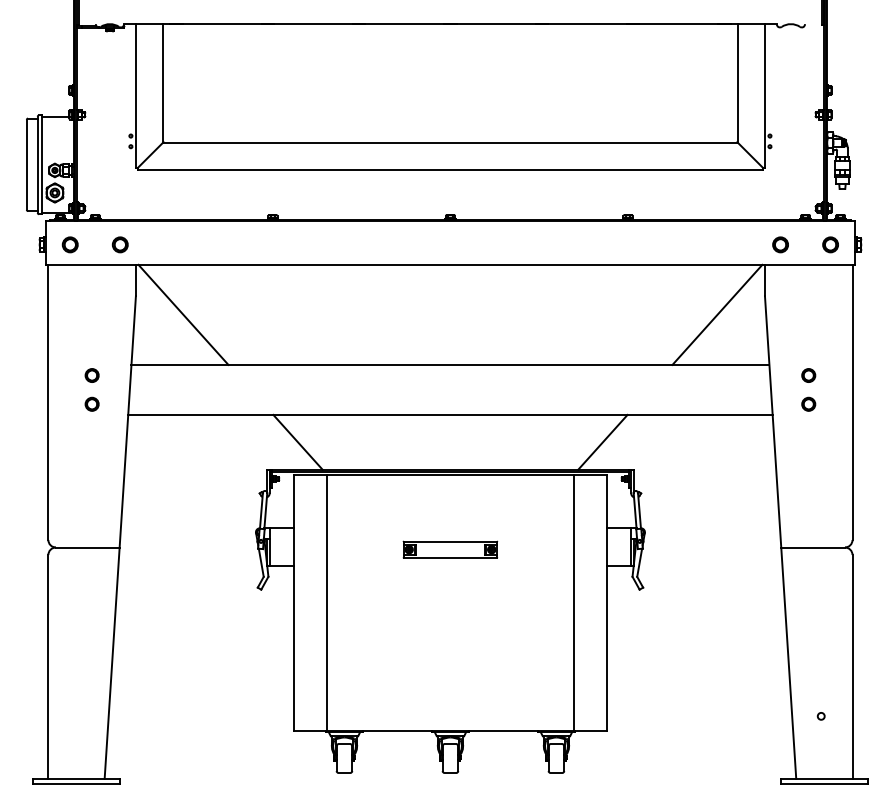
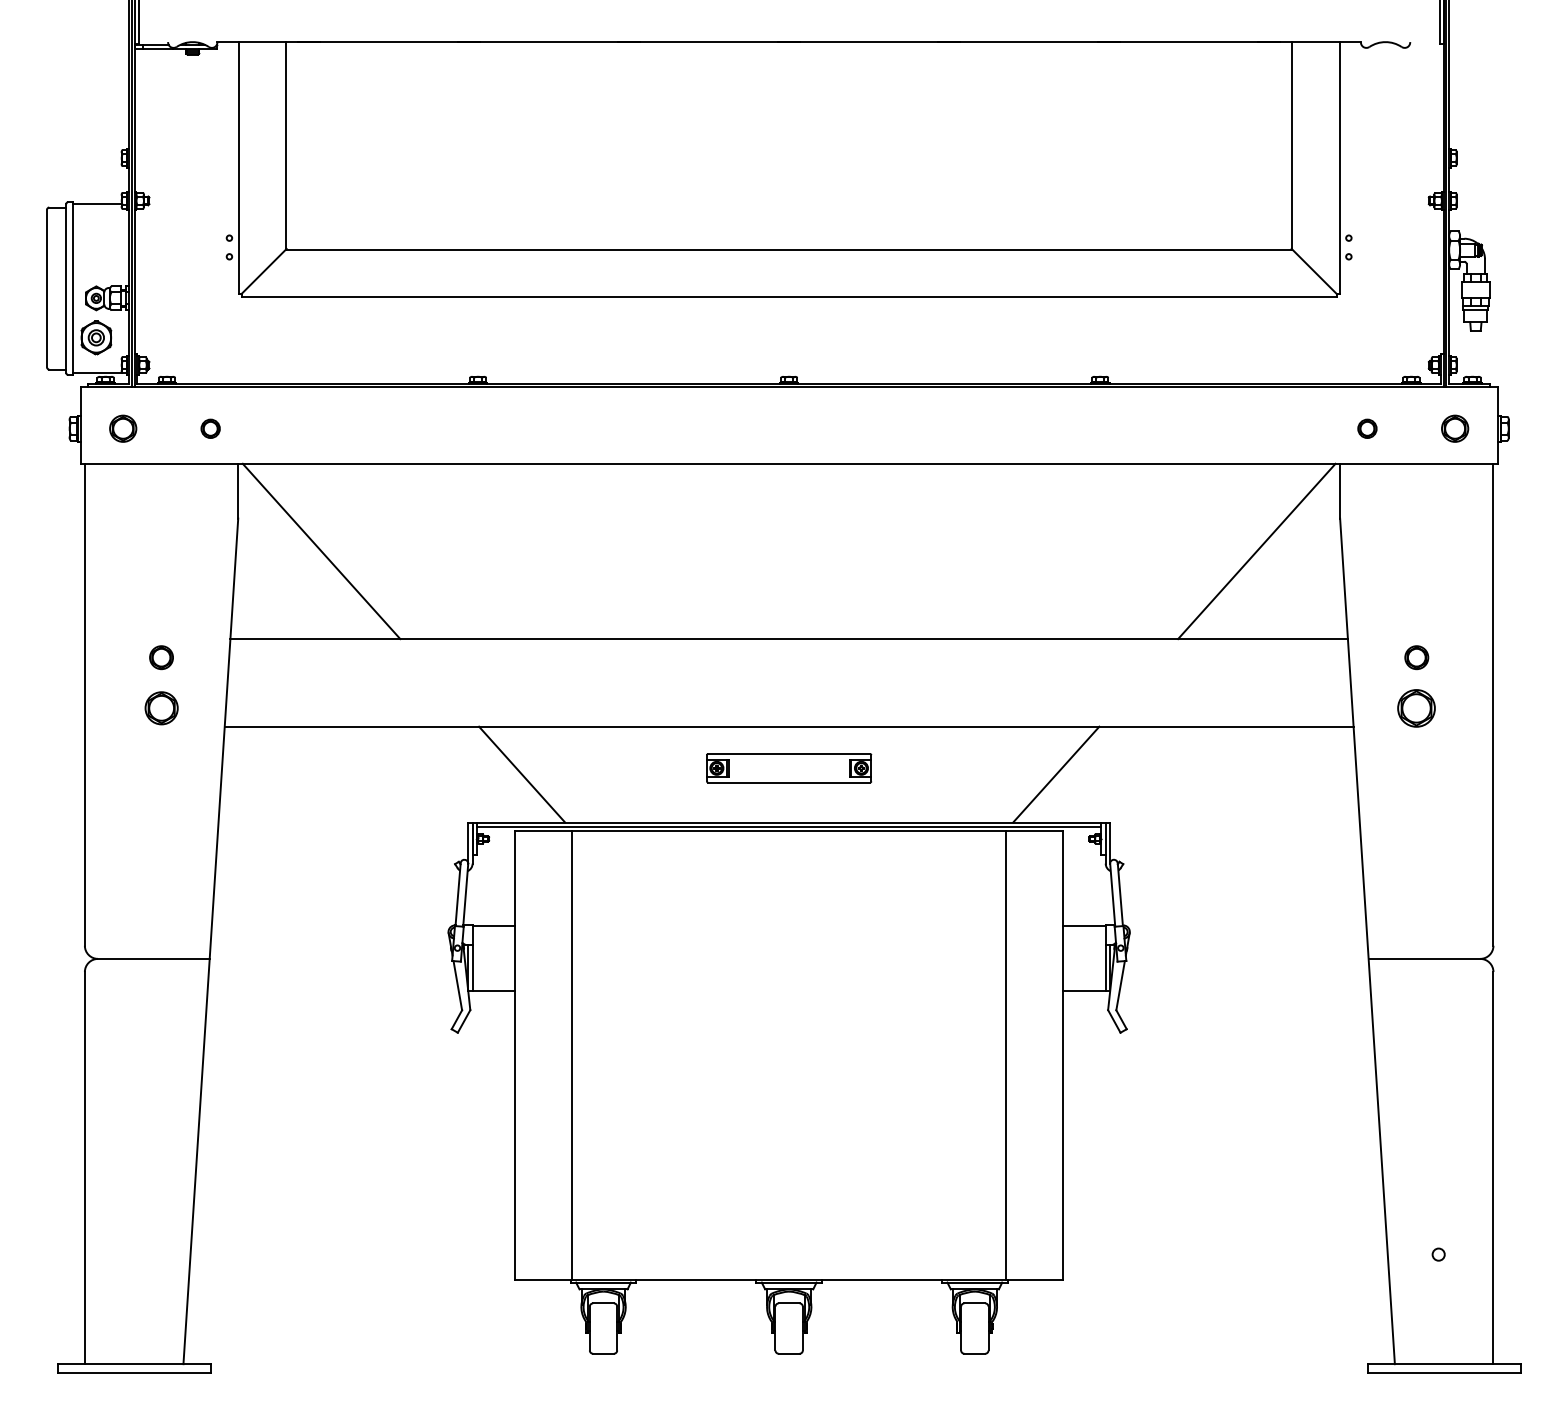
part: (119, 244) -> (209, 428), size x0.7
part: (780, 244) -> (1367, 428), size x0.7
circle: (91, 403) -> (160, 706), size x1.4
circle: (808, 403) -> (1416, 706), size x1.6
part: (450, 549) -> (789, 767), moved

